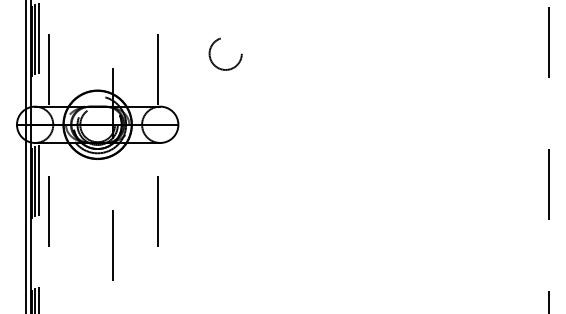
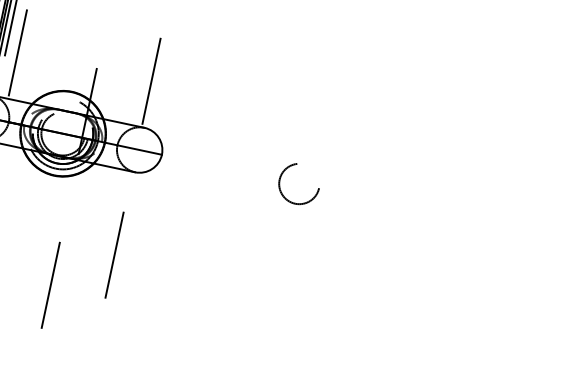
circle: (225, 53) -> (299, 183), moved

